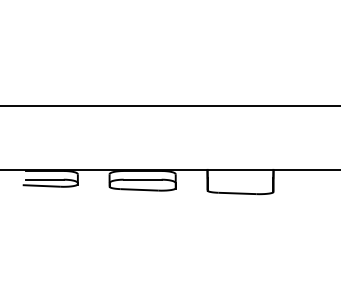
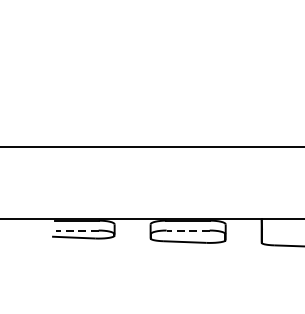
line: (44, 179) -> (76, 230), solid -> dashed
line: (142, 179) -> (187, 230), solid -> dashed

